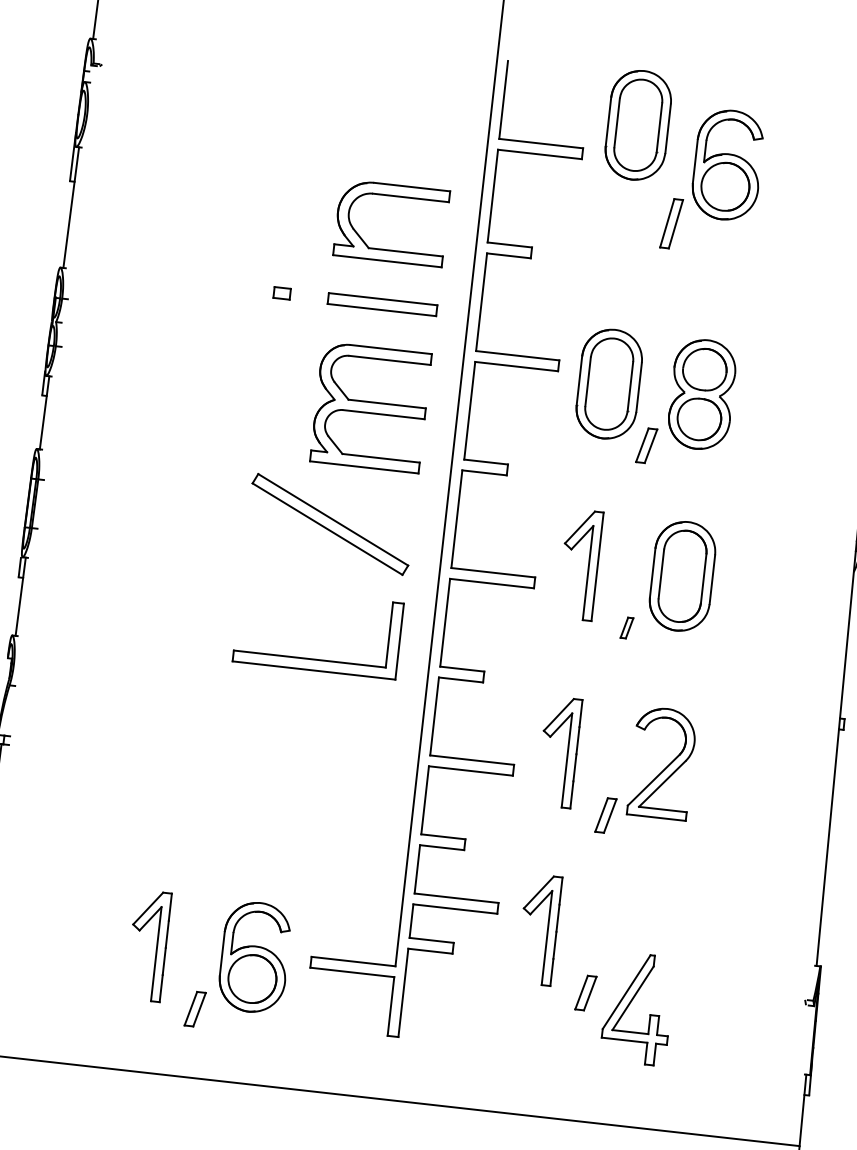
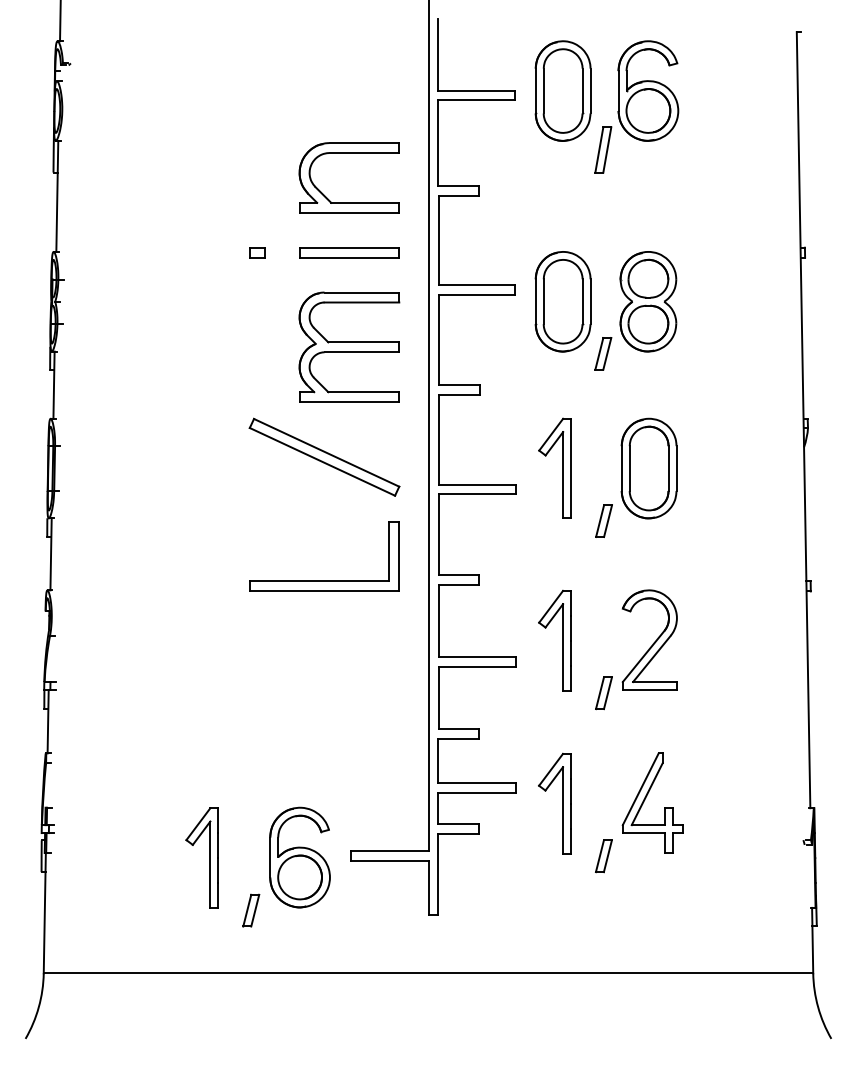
part: (637, 124) -> (562, 90), moved
part: (626, 627) -> (603, 520), size x1.67
part: (631, 1002) -> (646, 798), moved

